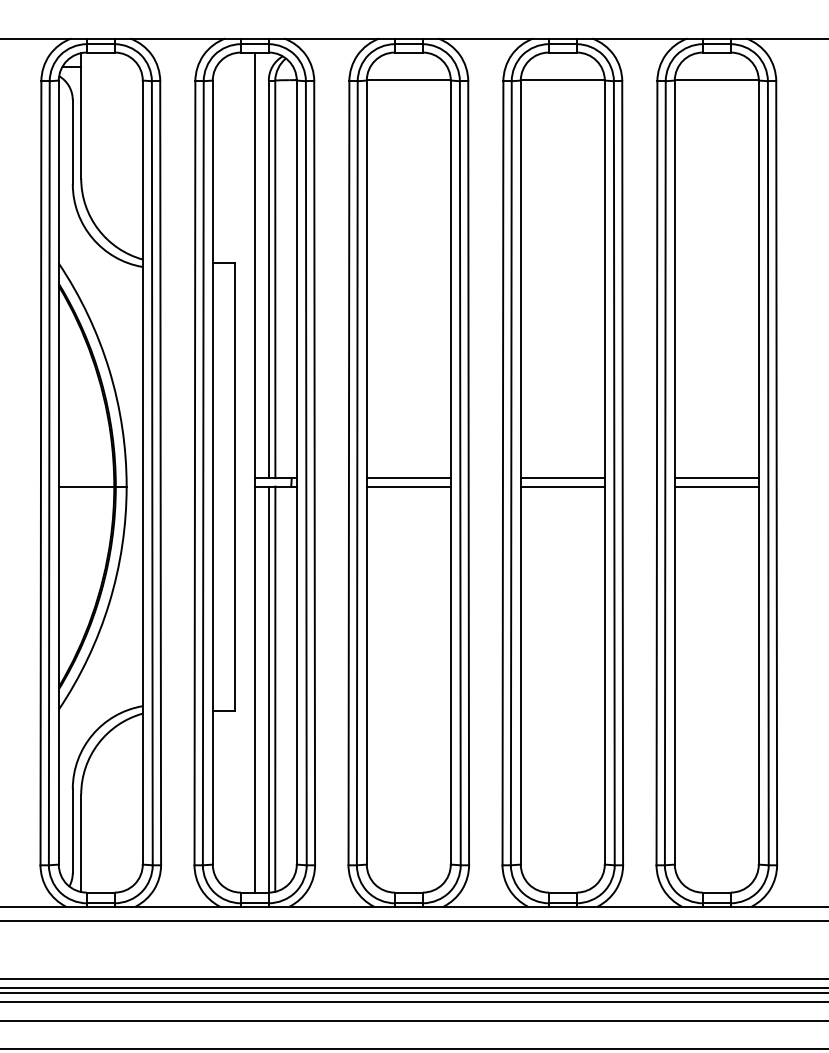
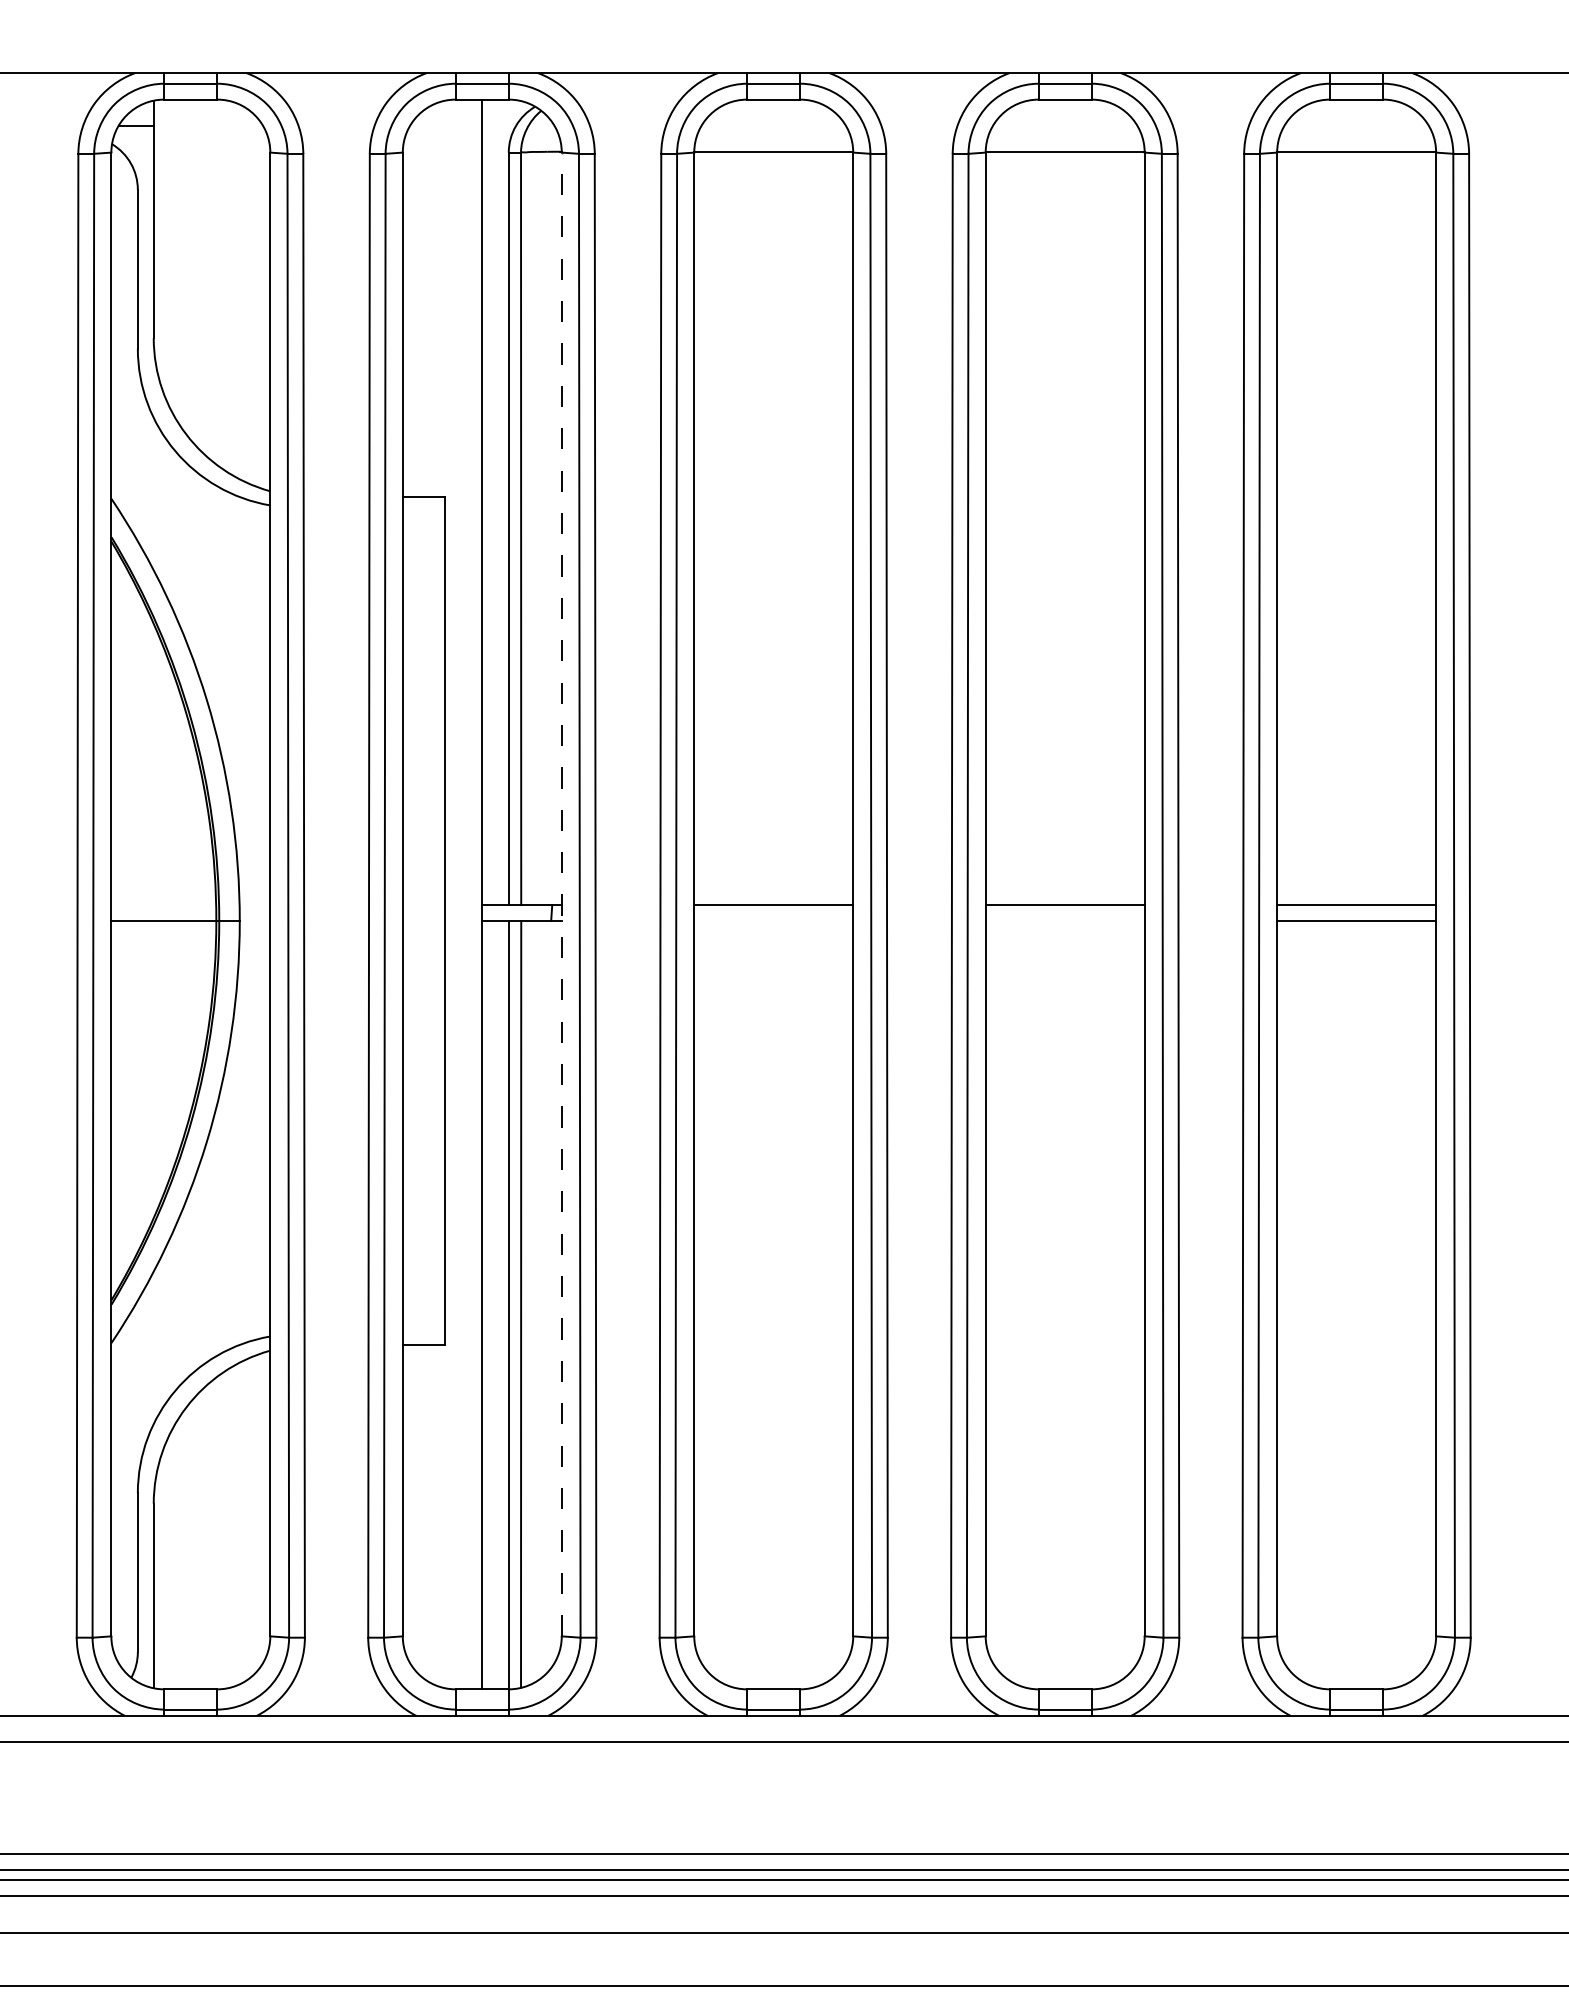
line: (296, 472) -> (561, 894), solid -> dashed
line: (408, 486) -> (773, 920), removed
line: (562, 486) -> (1064, 920), removed

